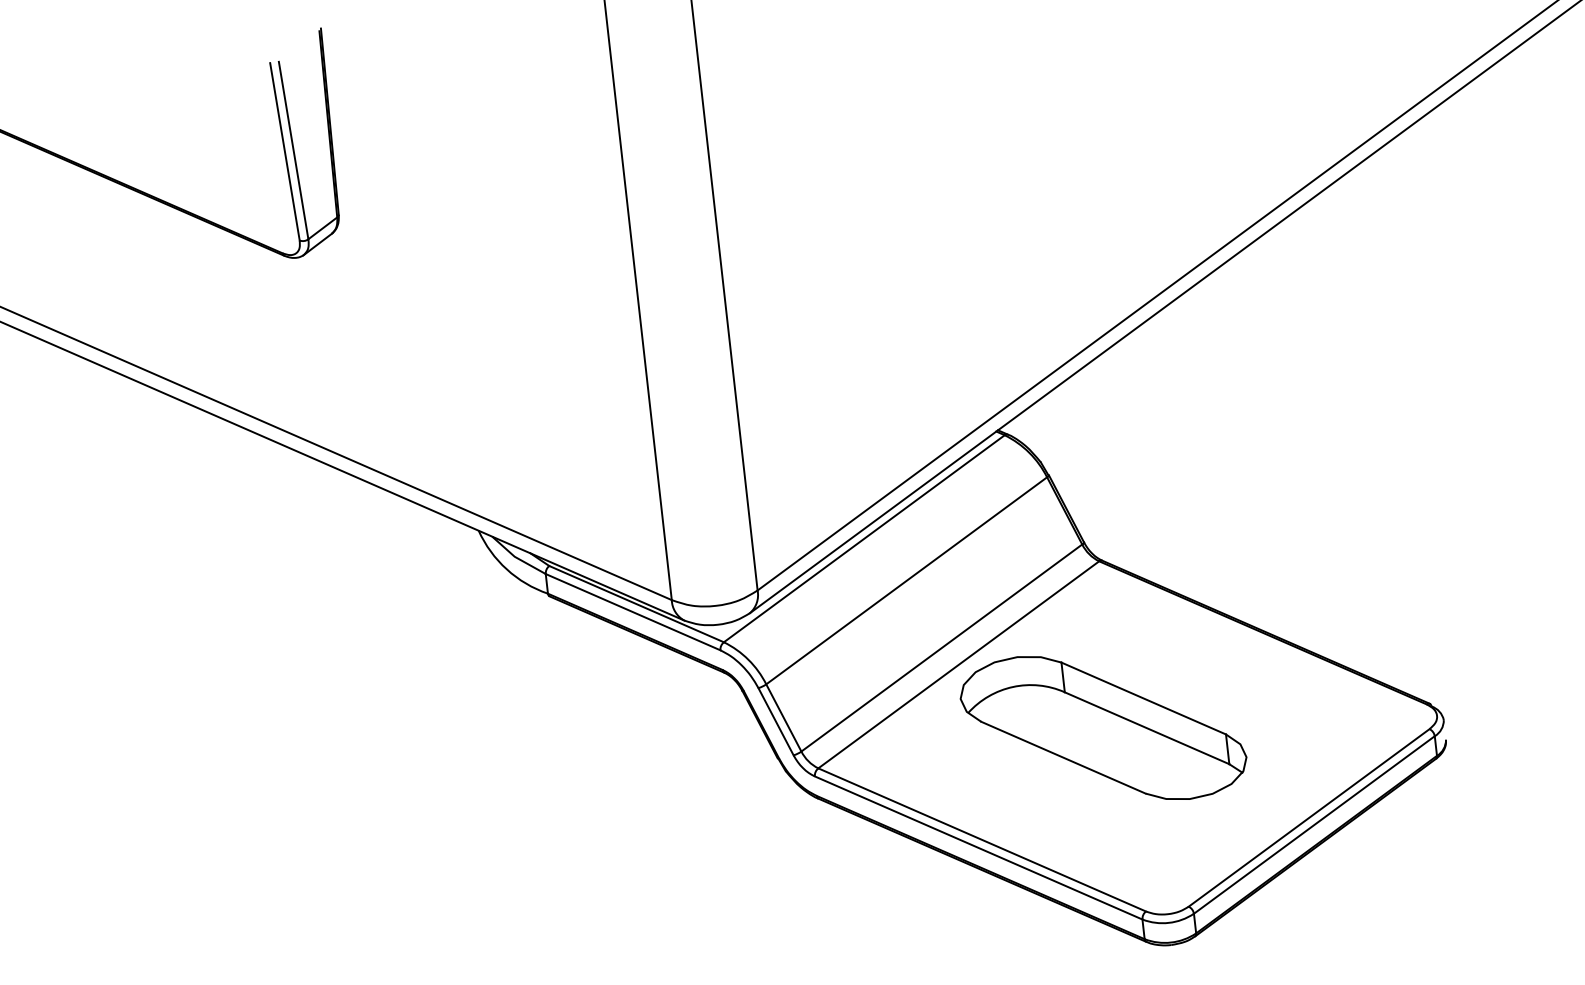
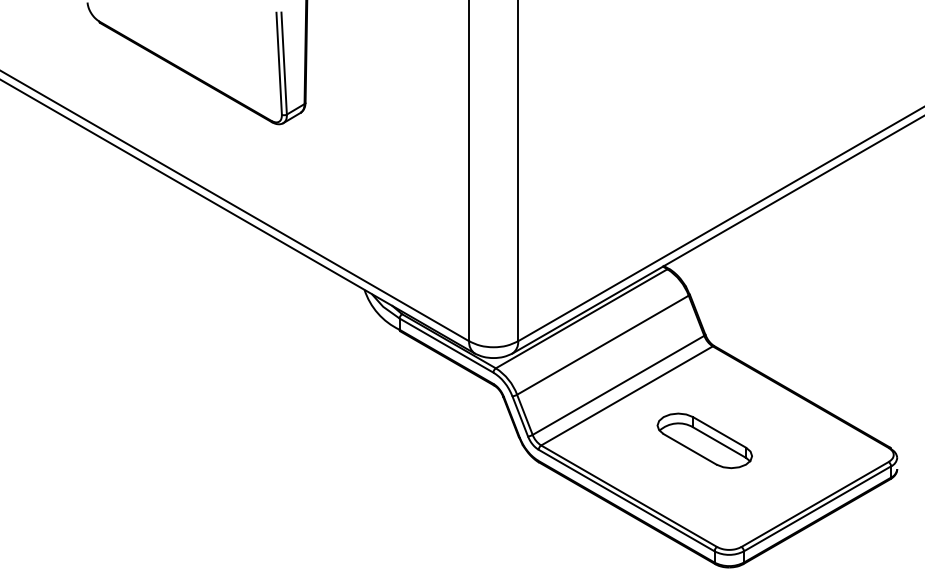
part: (1103, 727) -> (704, 440), size x0.6

